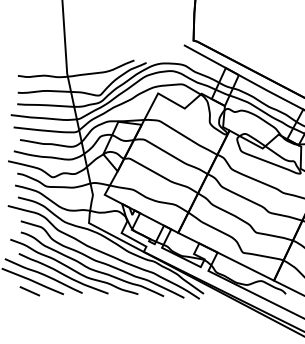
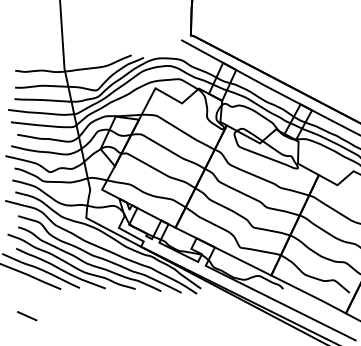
line: (30, 291) -> (27, 316), moved

